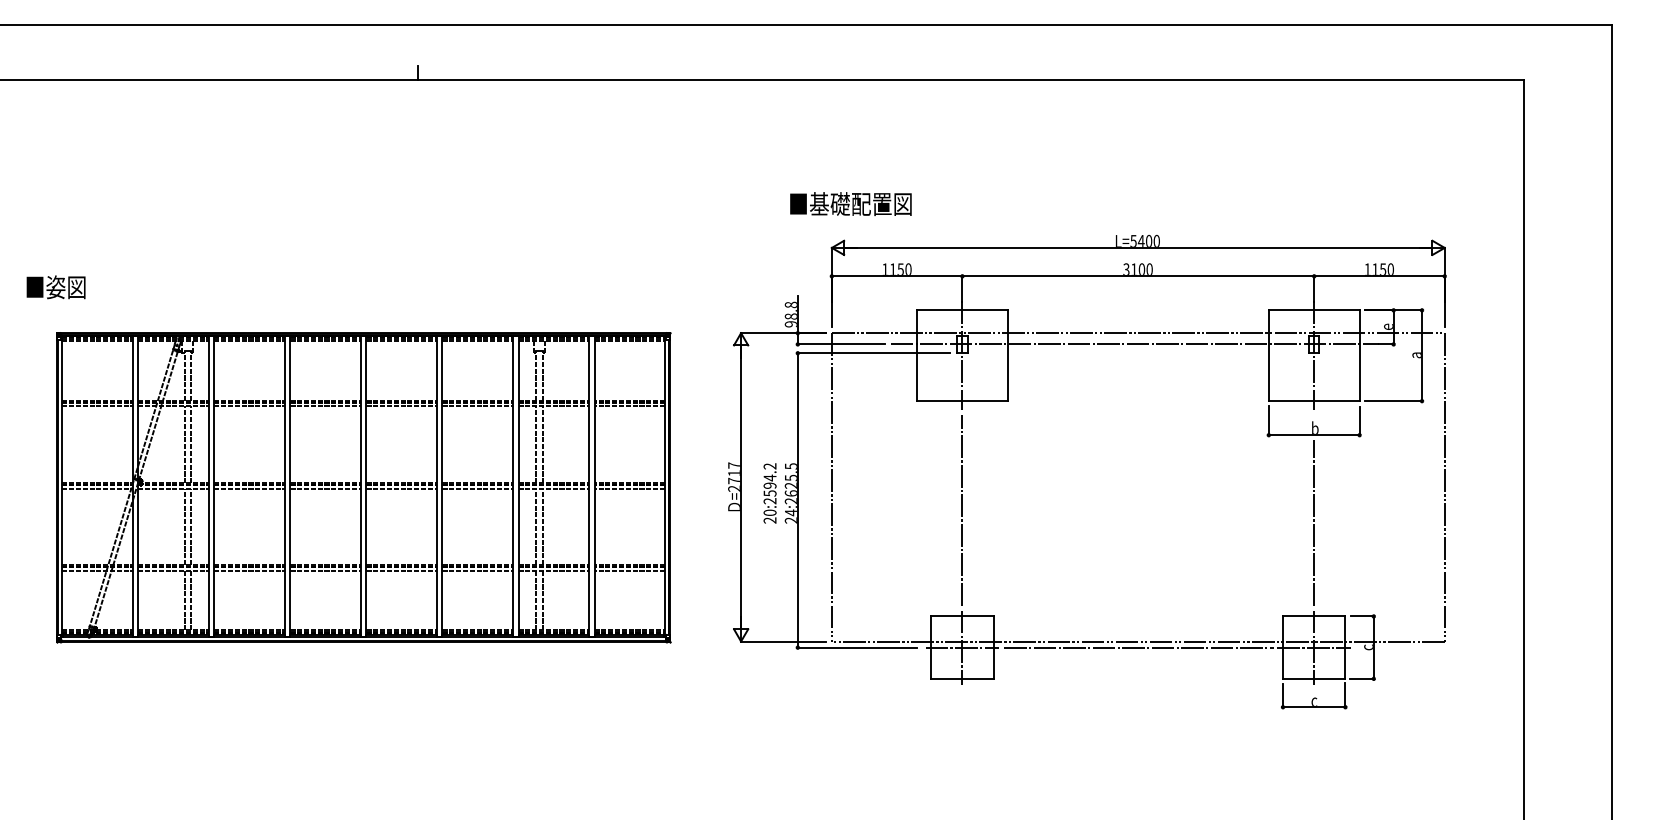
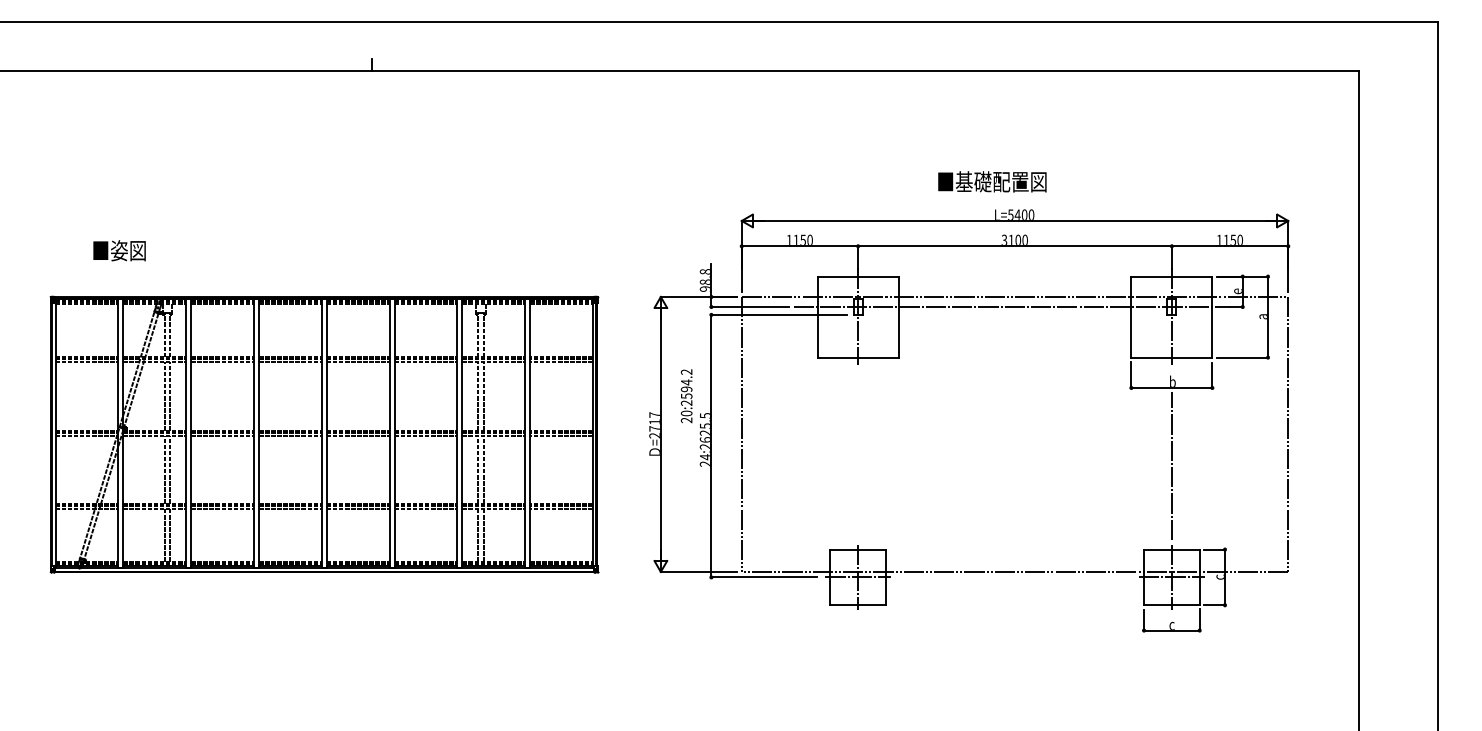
text: (850, 203) -> (992, 181), moved
text: (55, 287) -> (119, 250), moved
text: (769, 493) -> (686, 396), moved
line: (962, 510) -> (858, 455), removed
line: (1138, 647) -> (1015, 577), removed

